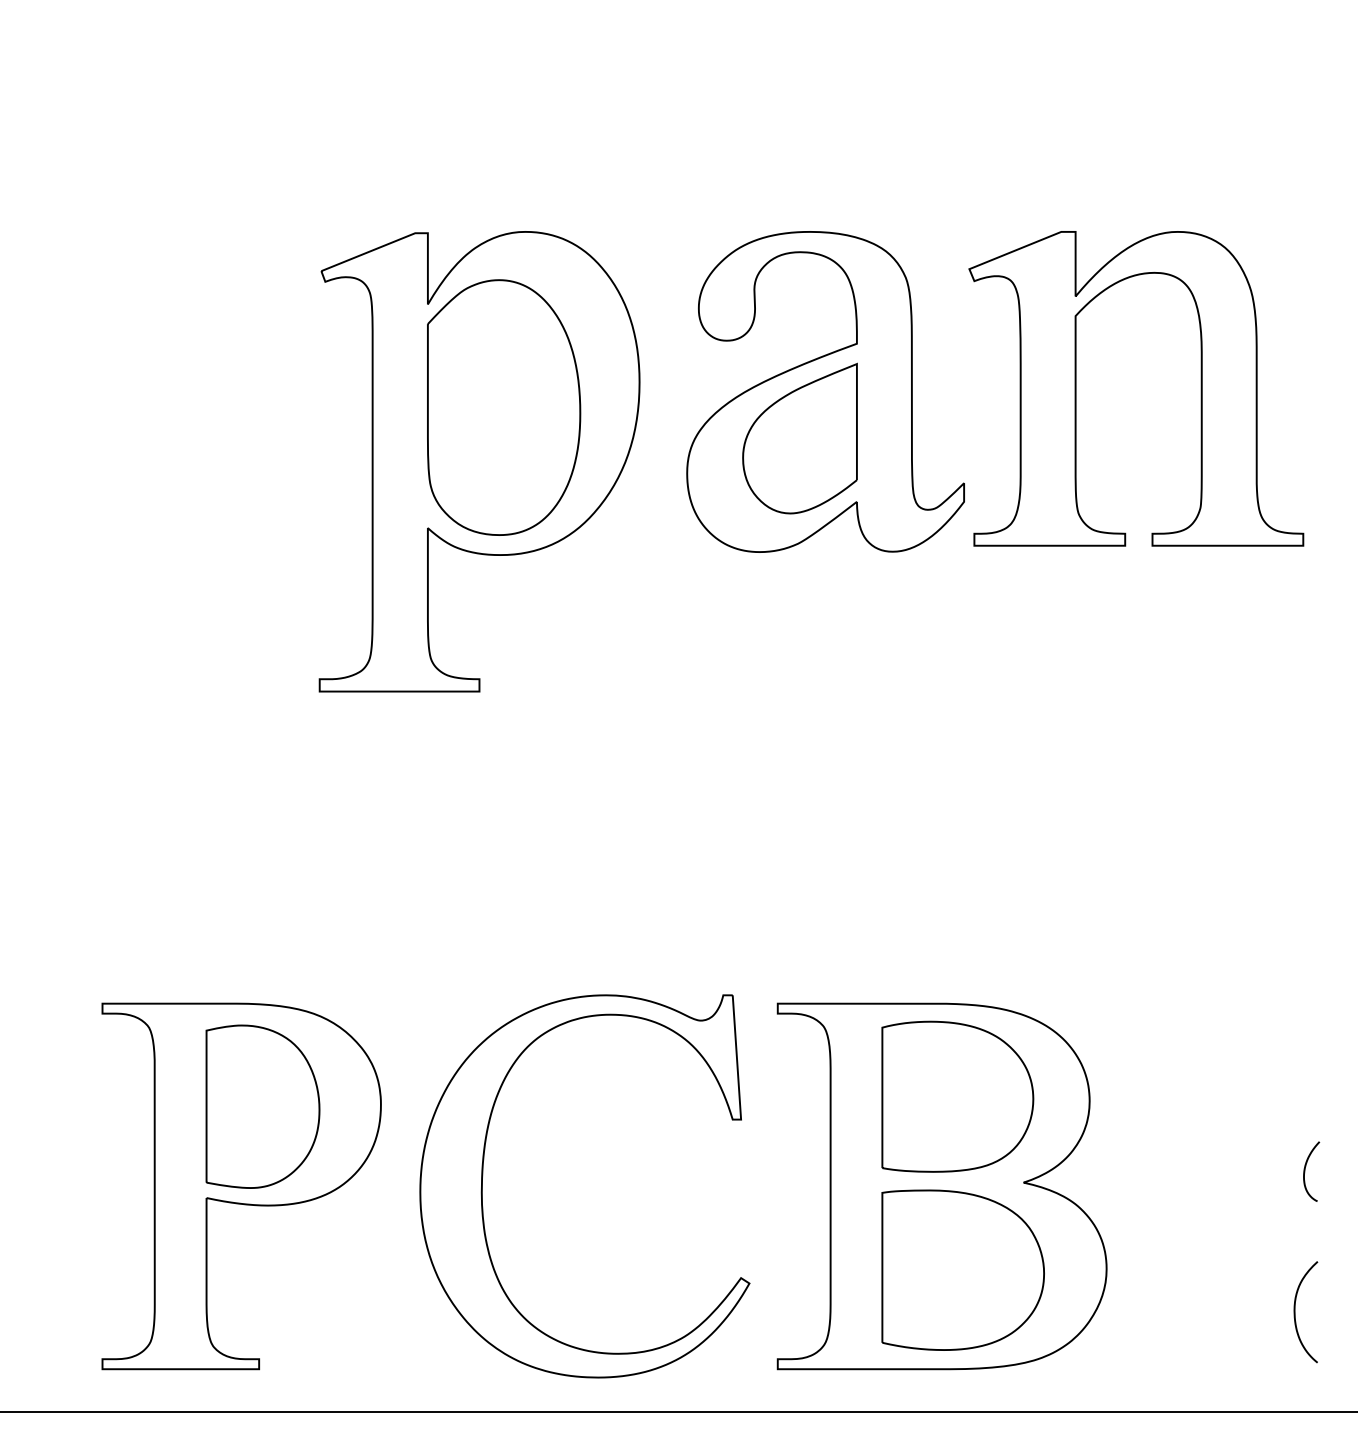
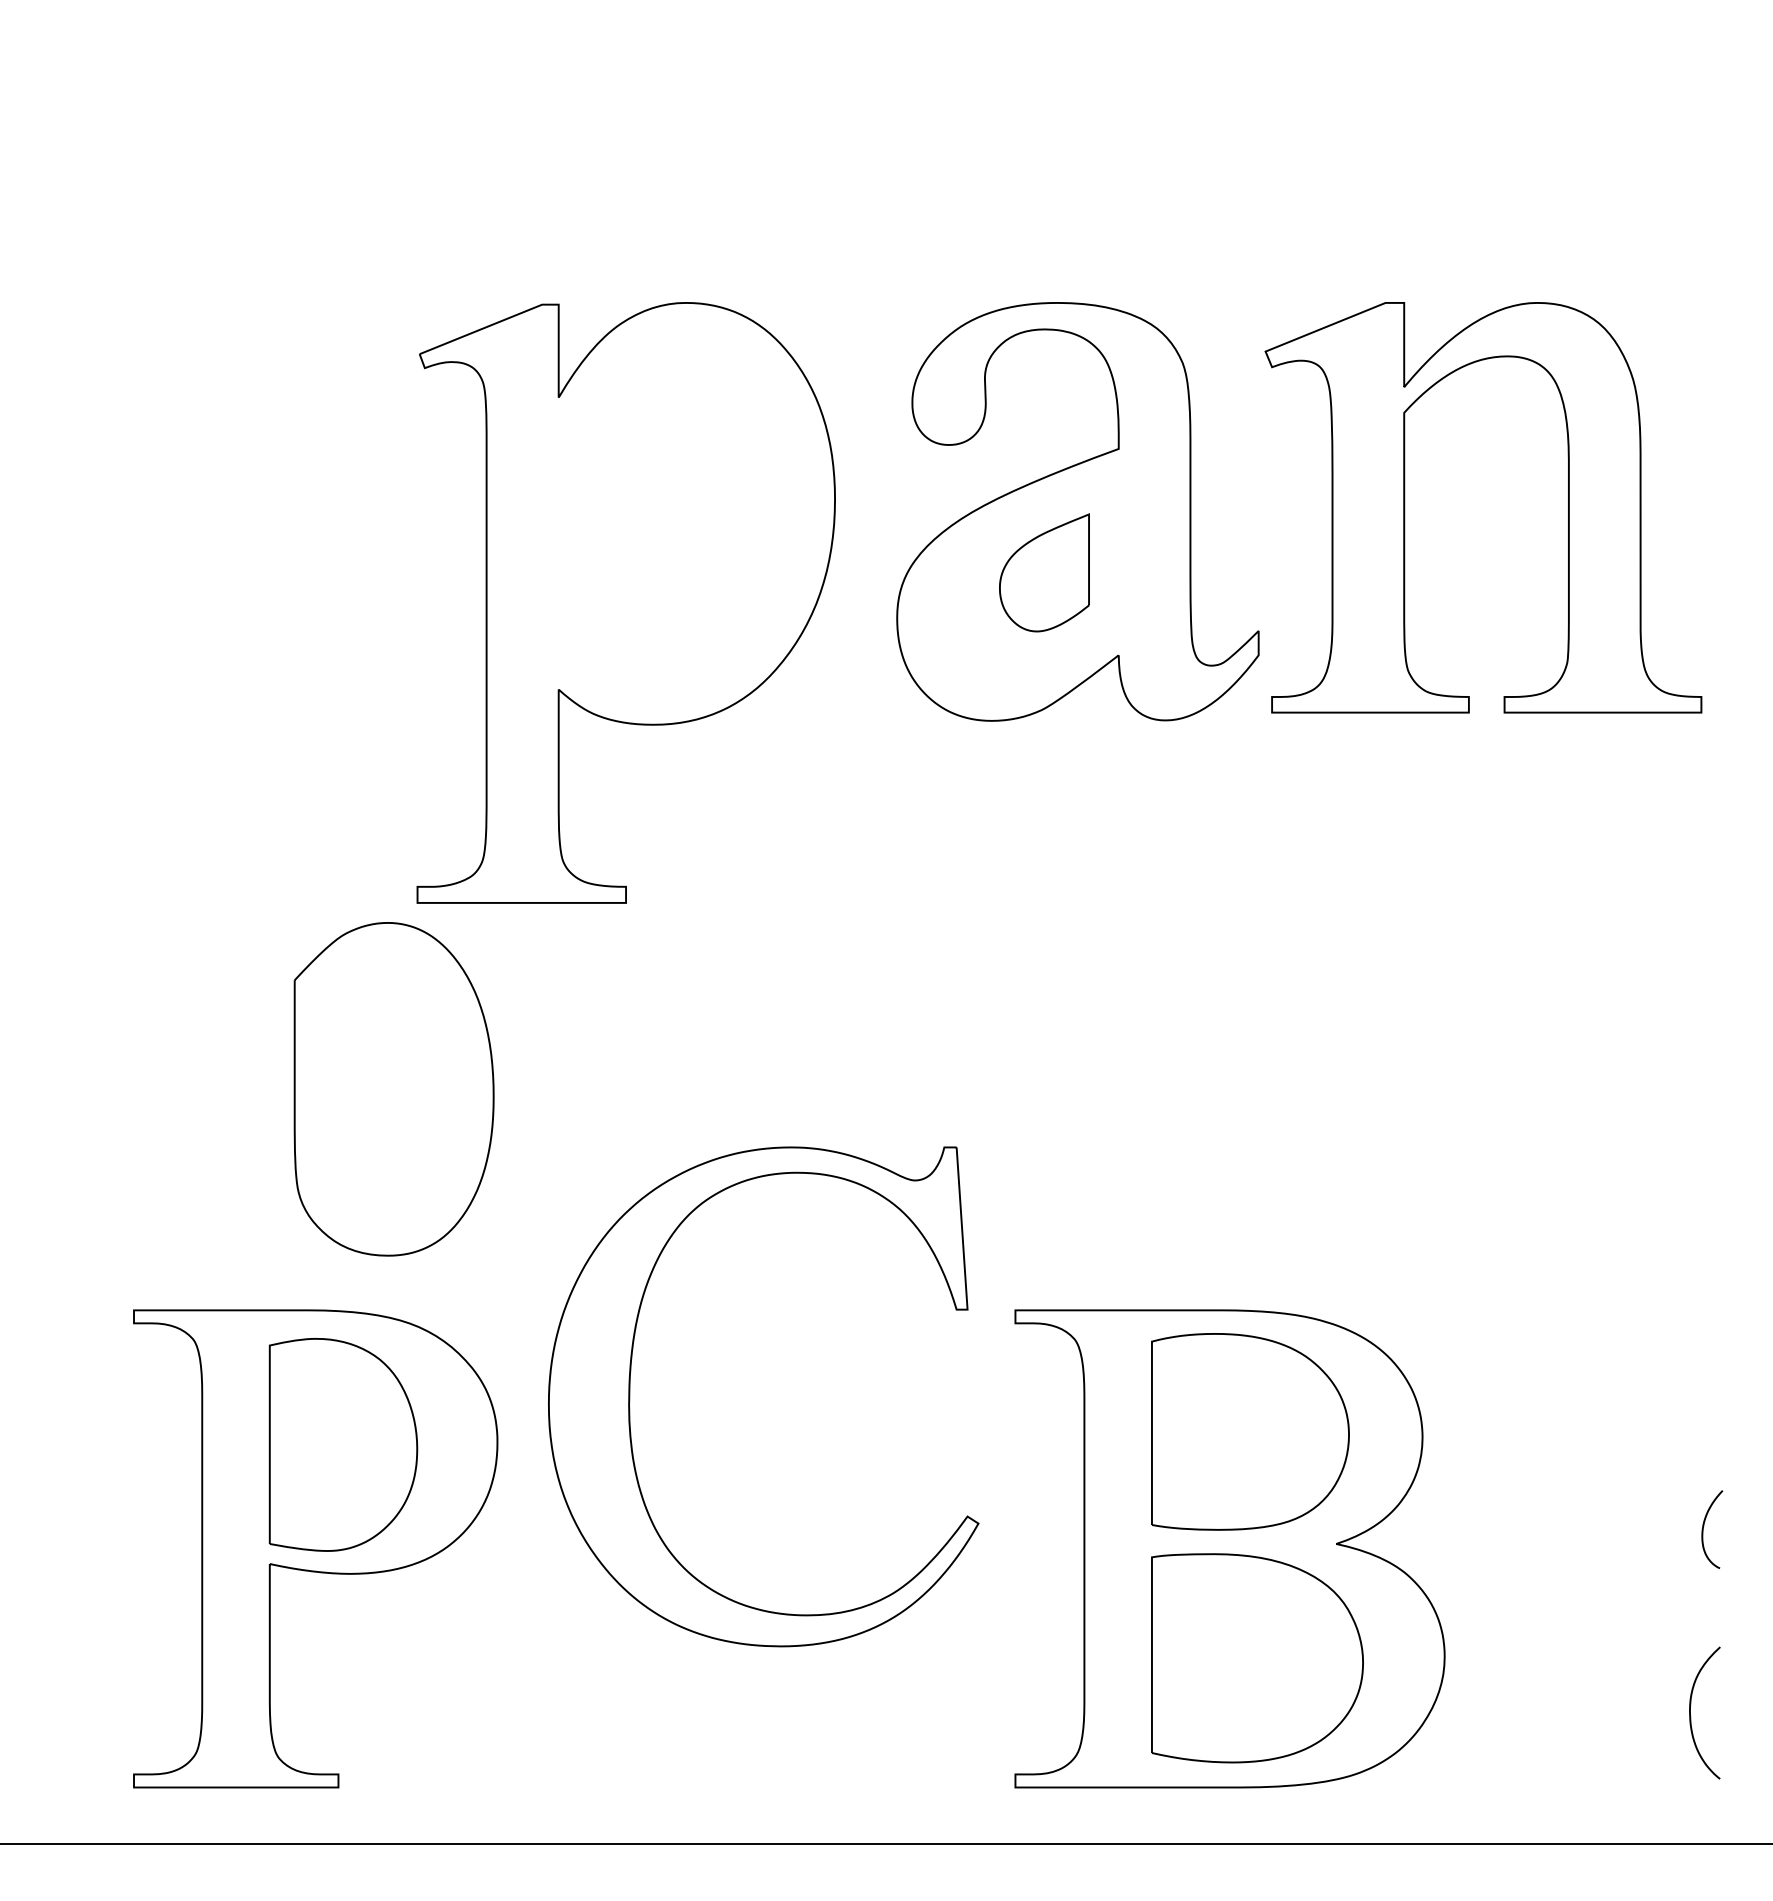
part: (503, 407) -> (393, 1089), moved
part: (800, 438) -> (1044, 572), size x0.6
part: (482, 1186) -> (630, 1396), moved

